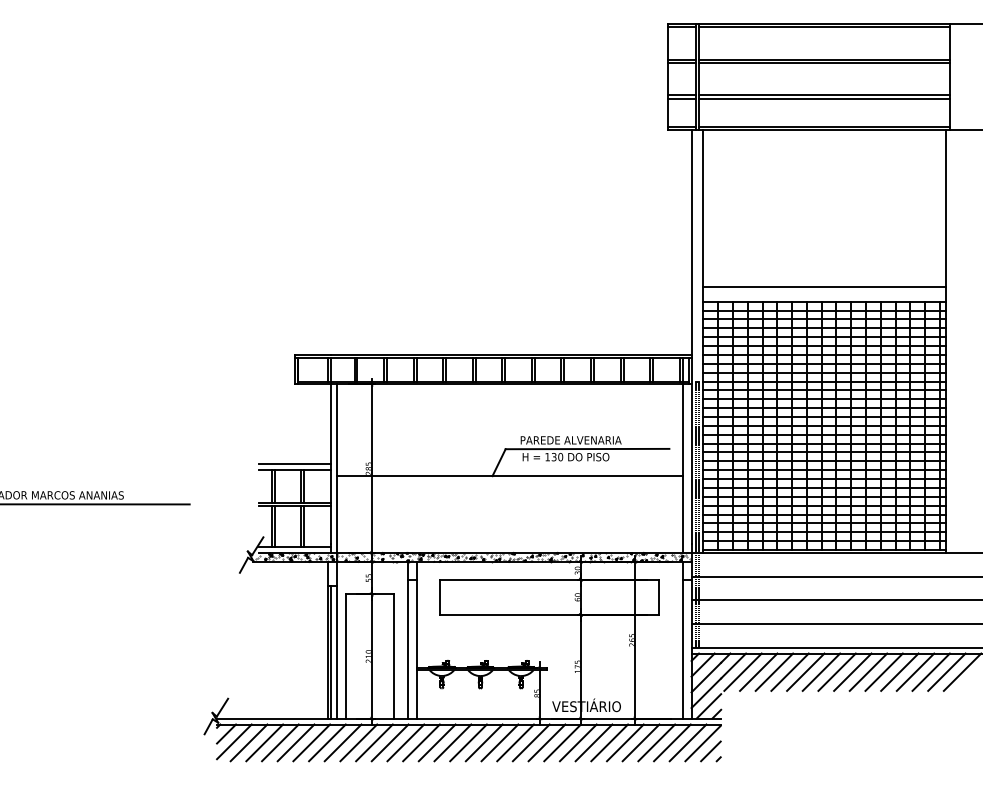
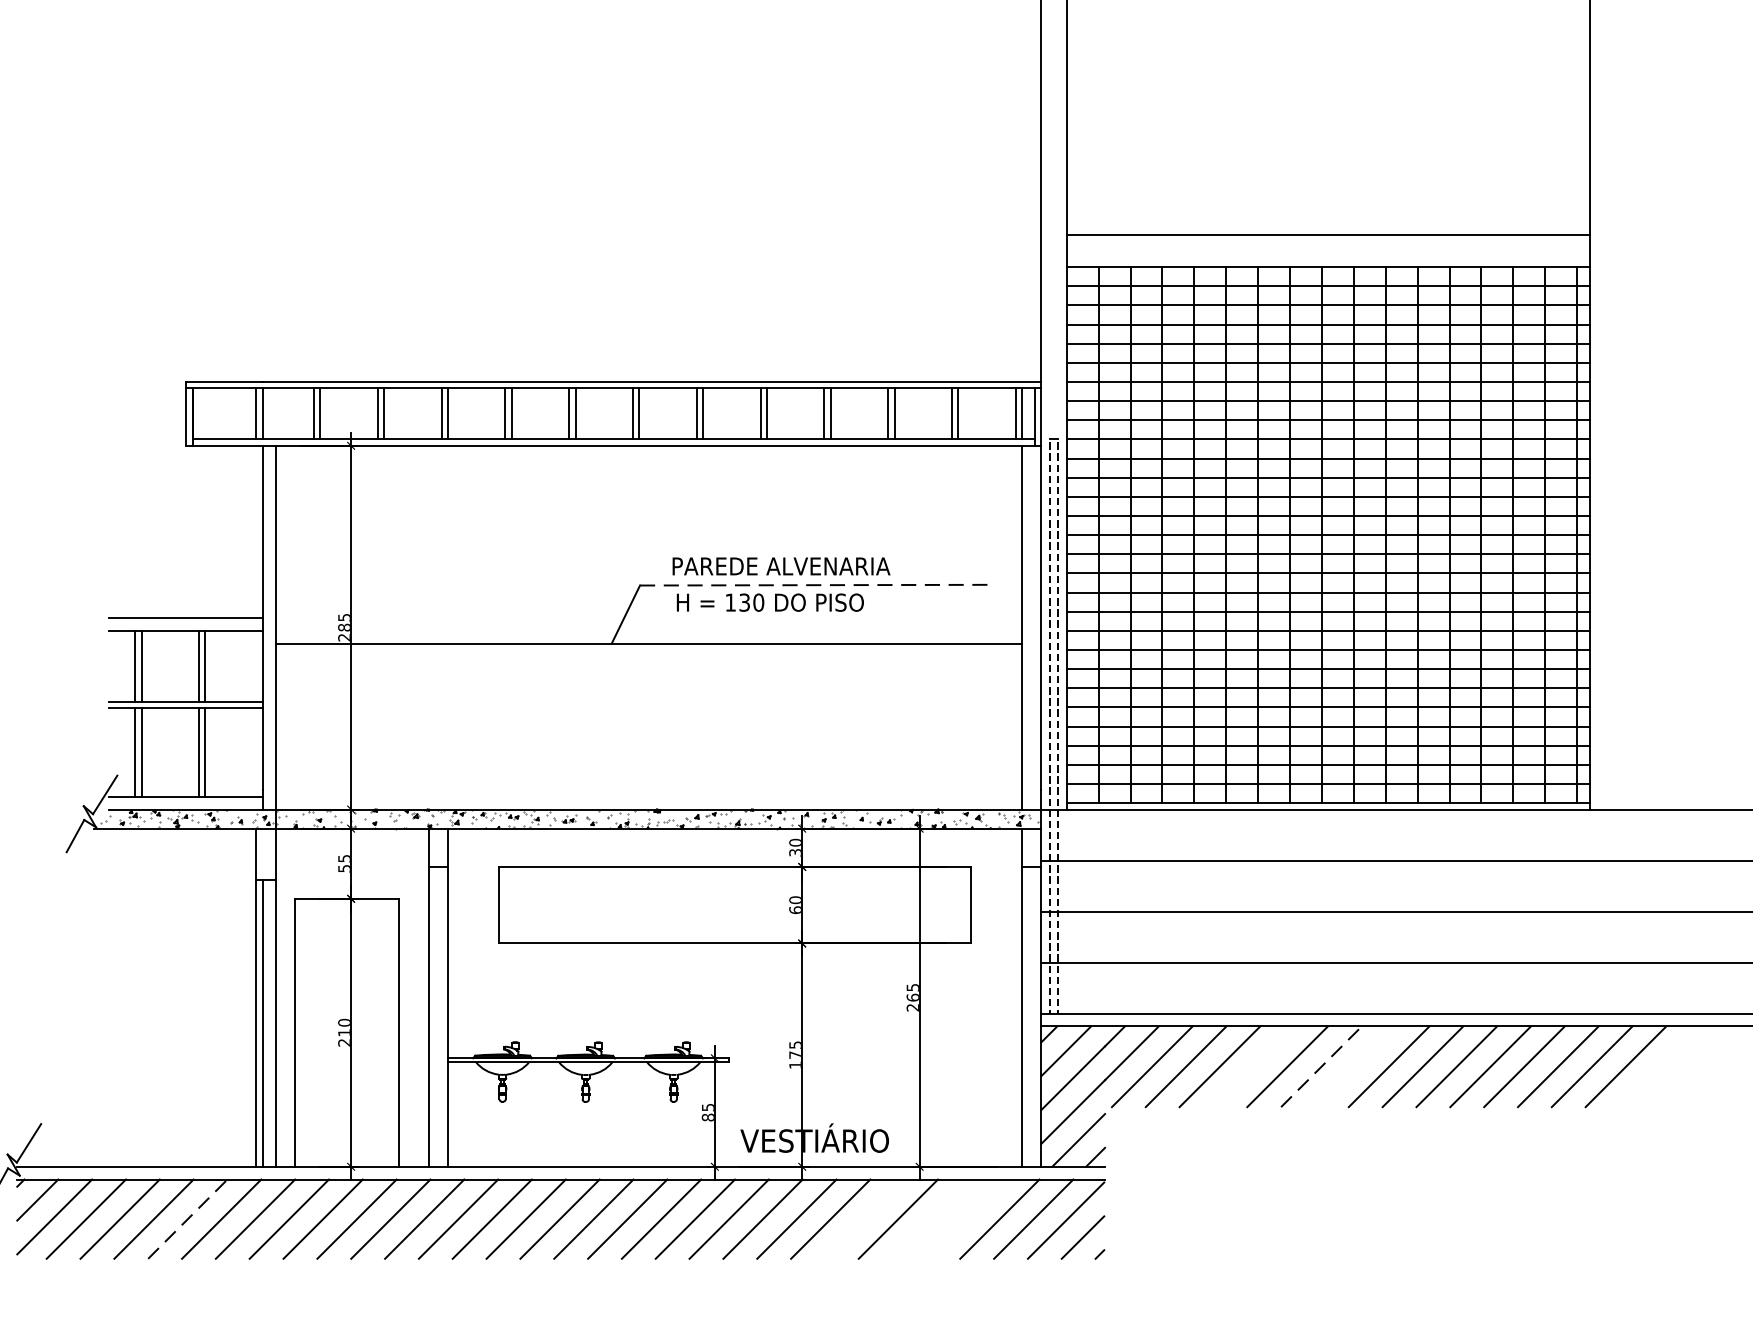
line: (587, 449) -> (816, 586), solid -> dashed
line: (789, 671) -> (1252, 1065), removed
line: (821, 671) -> (1321, 1065), solid -> dashed
line: (836, 671) -> (1353, 1065), removed
line: (296, 742) -> (188, 1218), solid -> dashed
line: (609, 742) -> (864, 1218), removed
line: (640, 742) -> (931, 1218), removed
line: (656, 742) -> (965, 1218), removed

